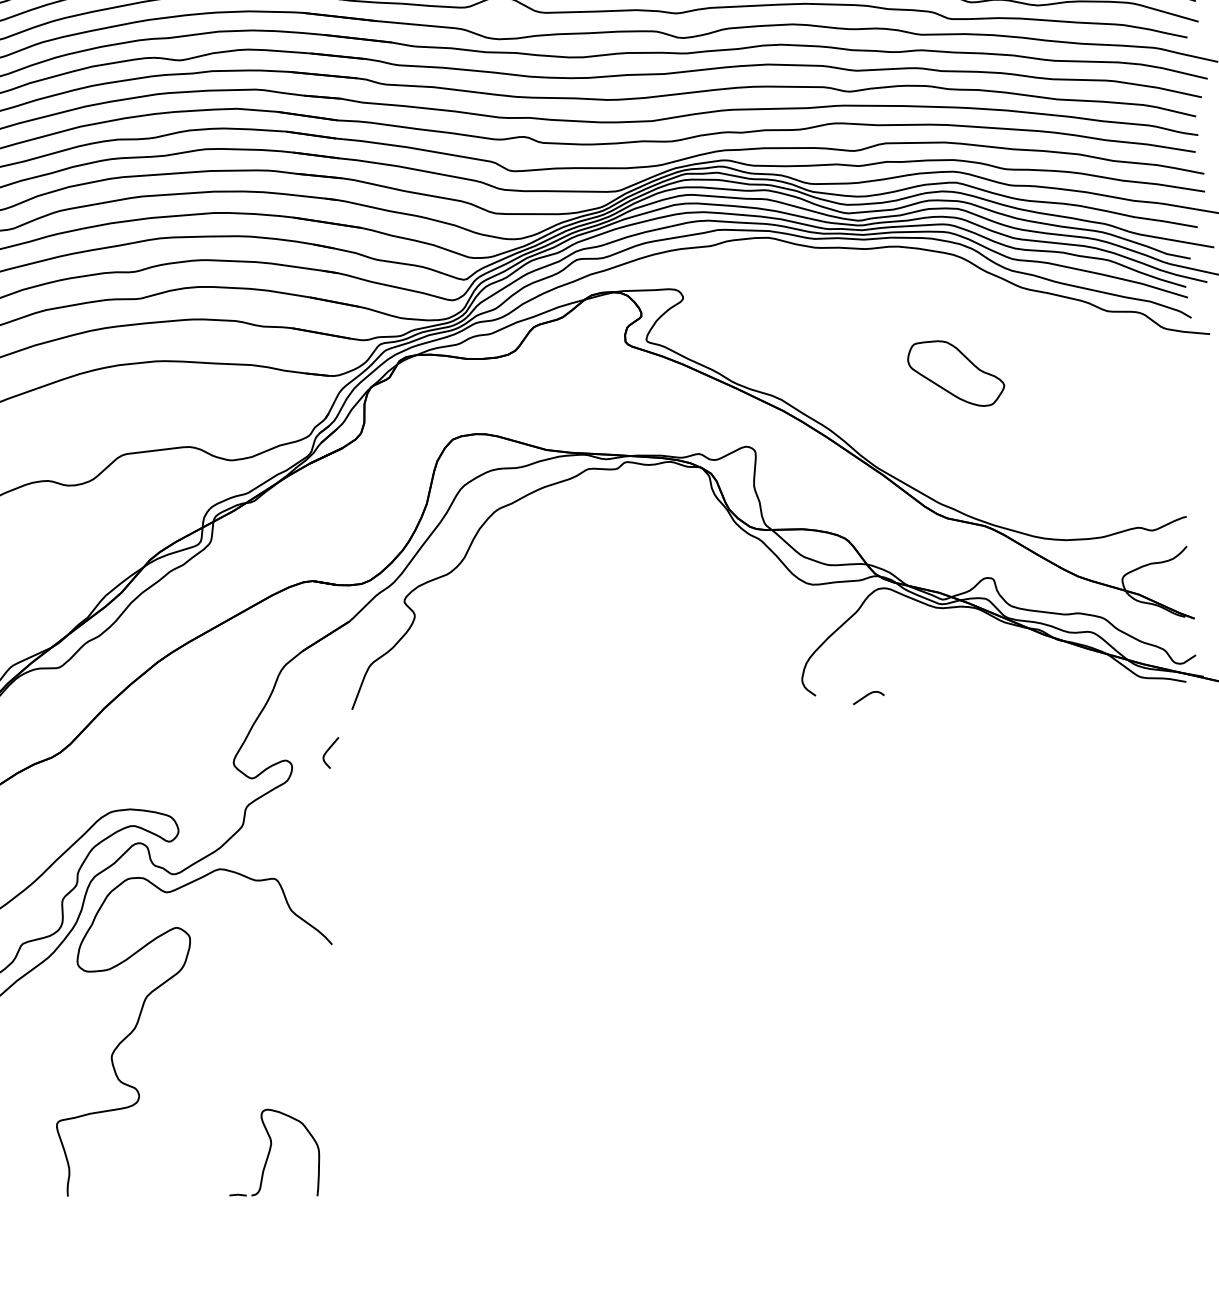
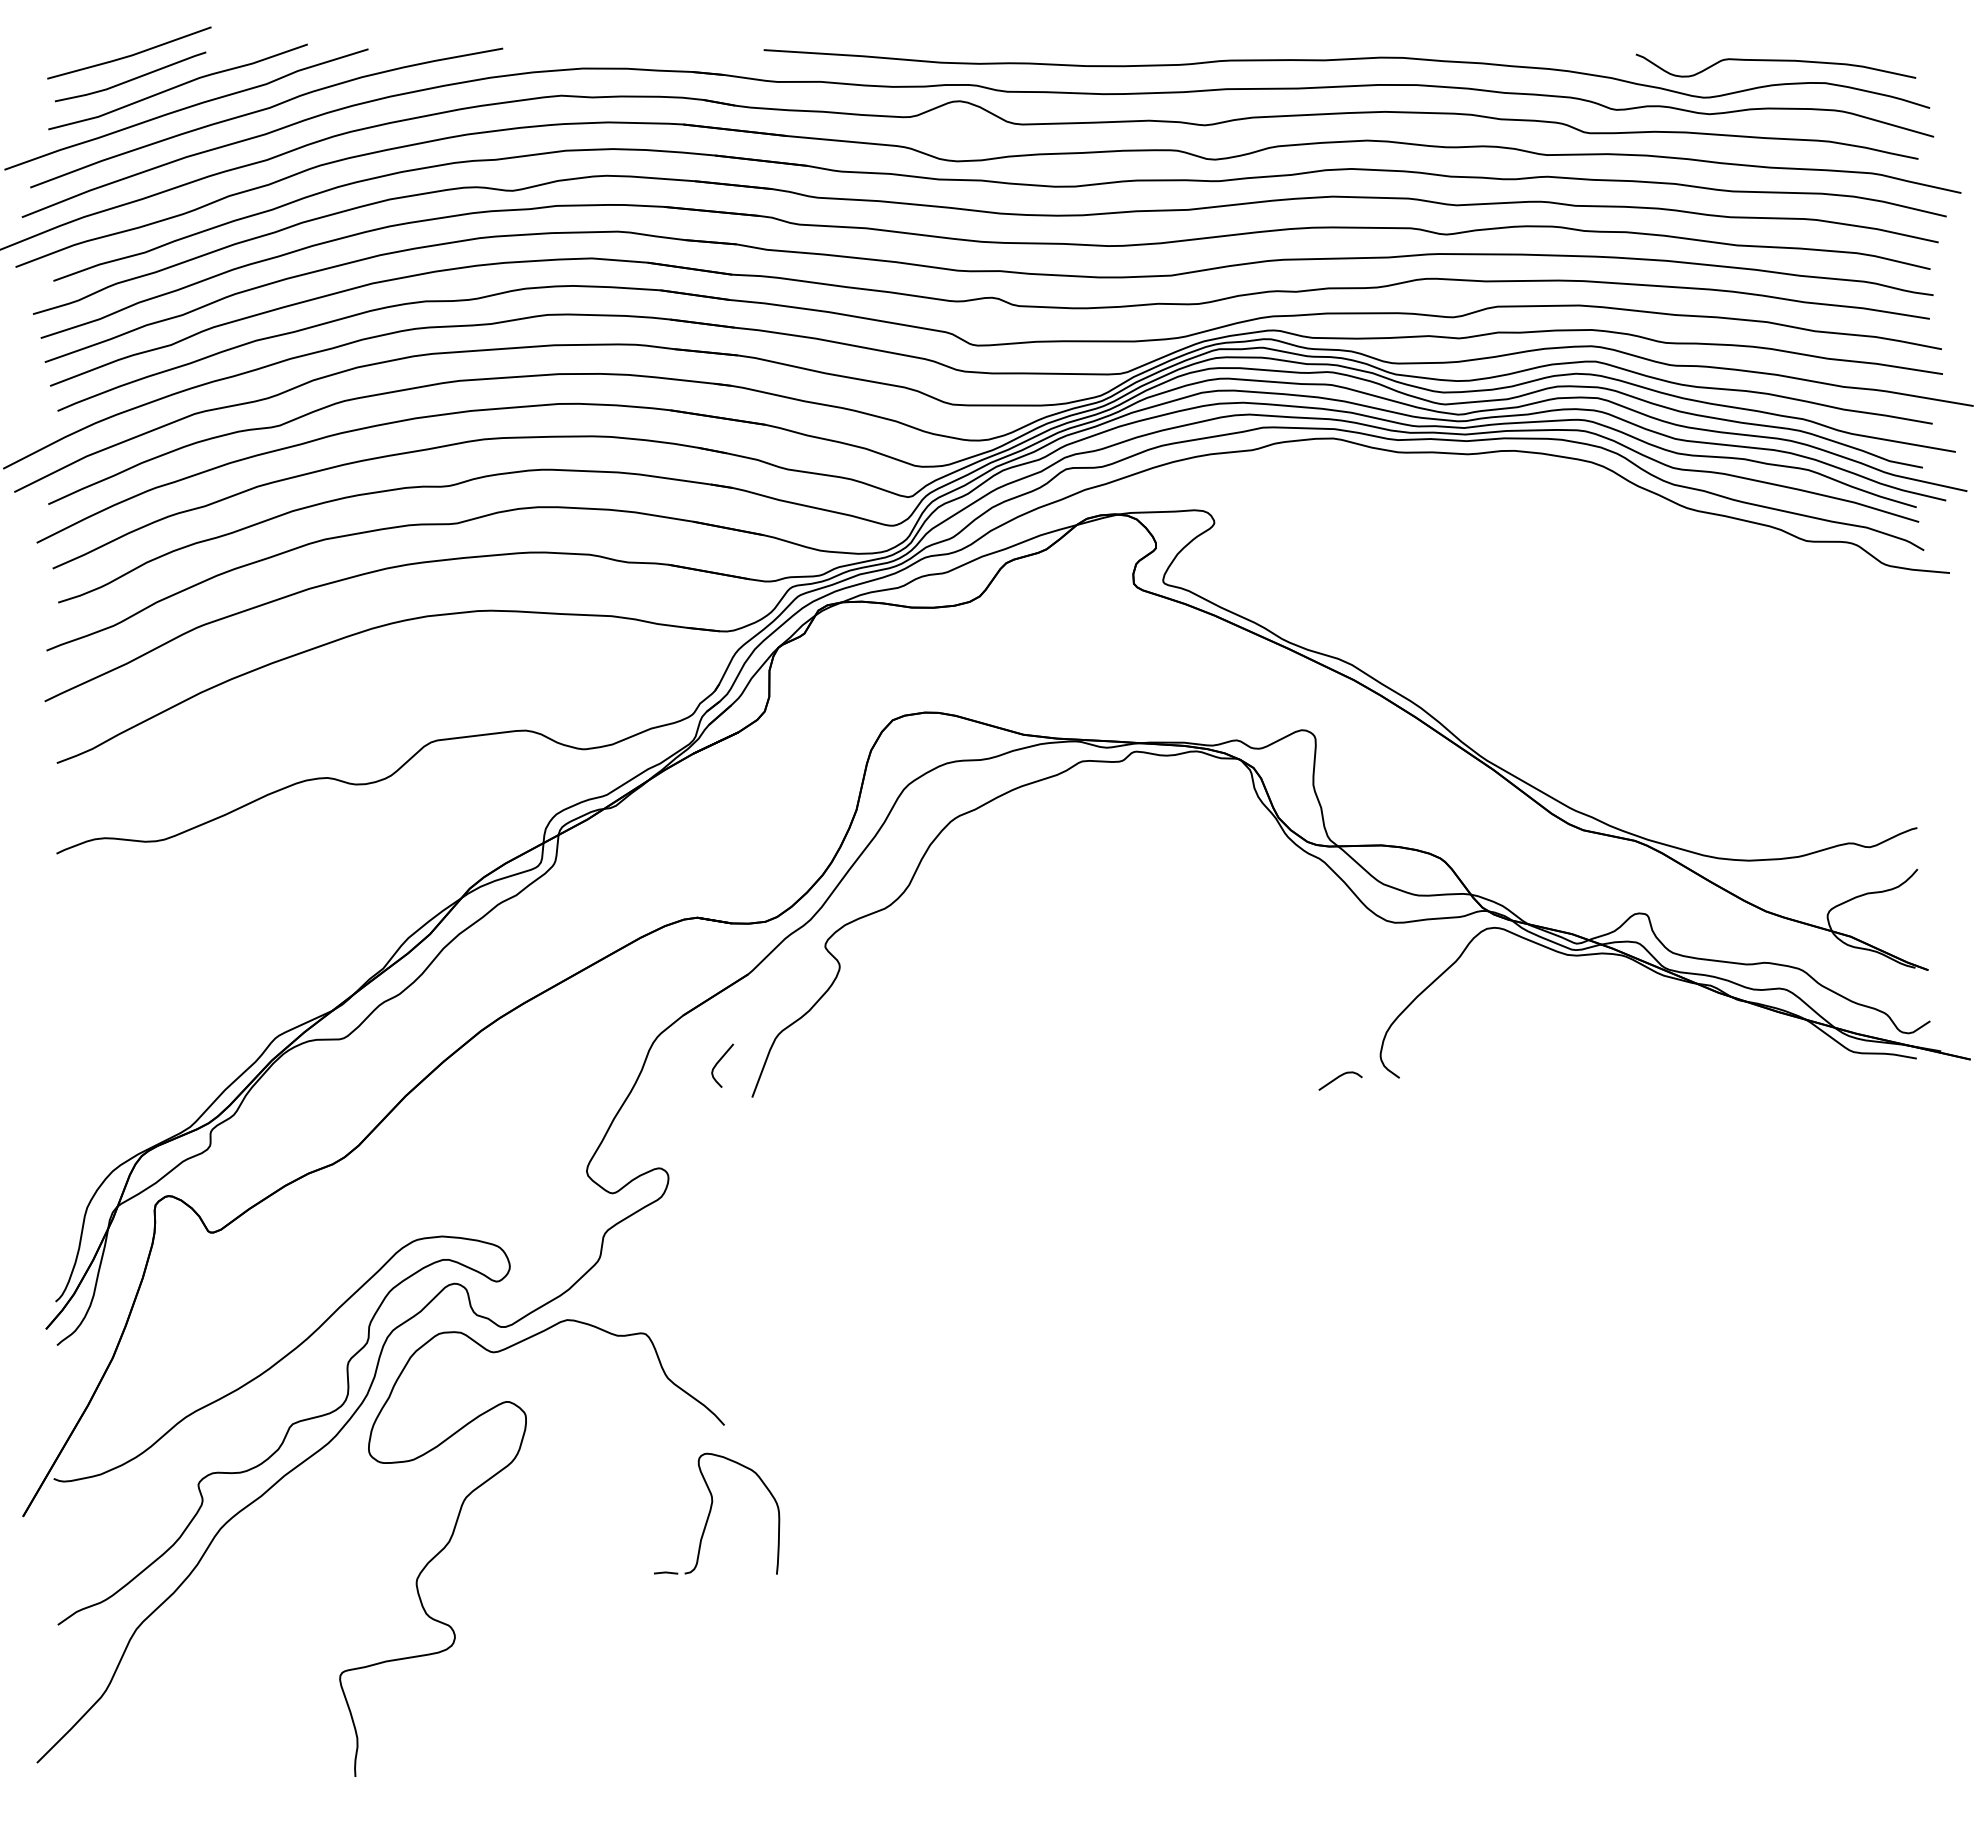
part: (956, 373) -> (1595, 628), removed
curve: (867, 696) -> (1338, 1078), moved
curve: (328, 750) -> (719, 1062), moved
part: (270, 1150) -> (711, 1510), moved

